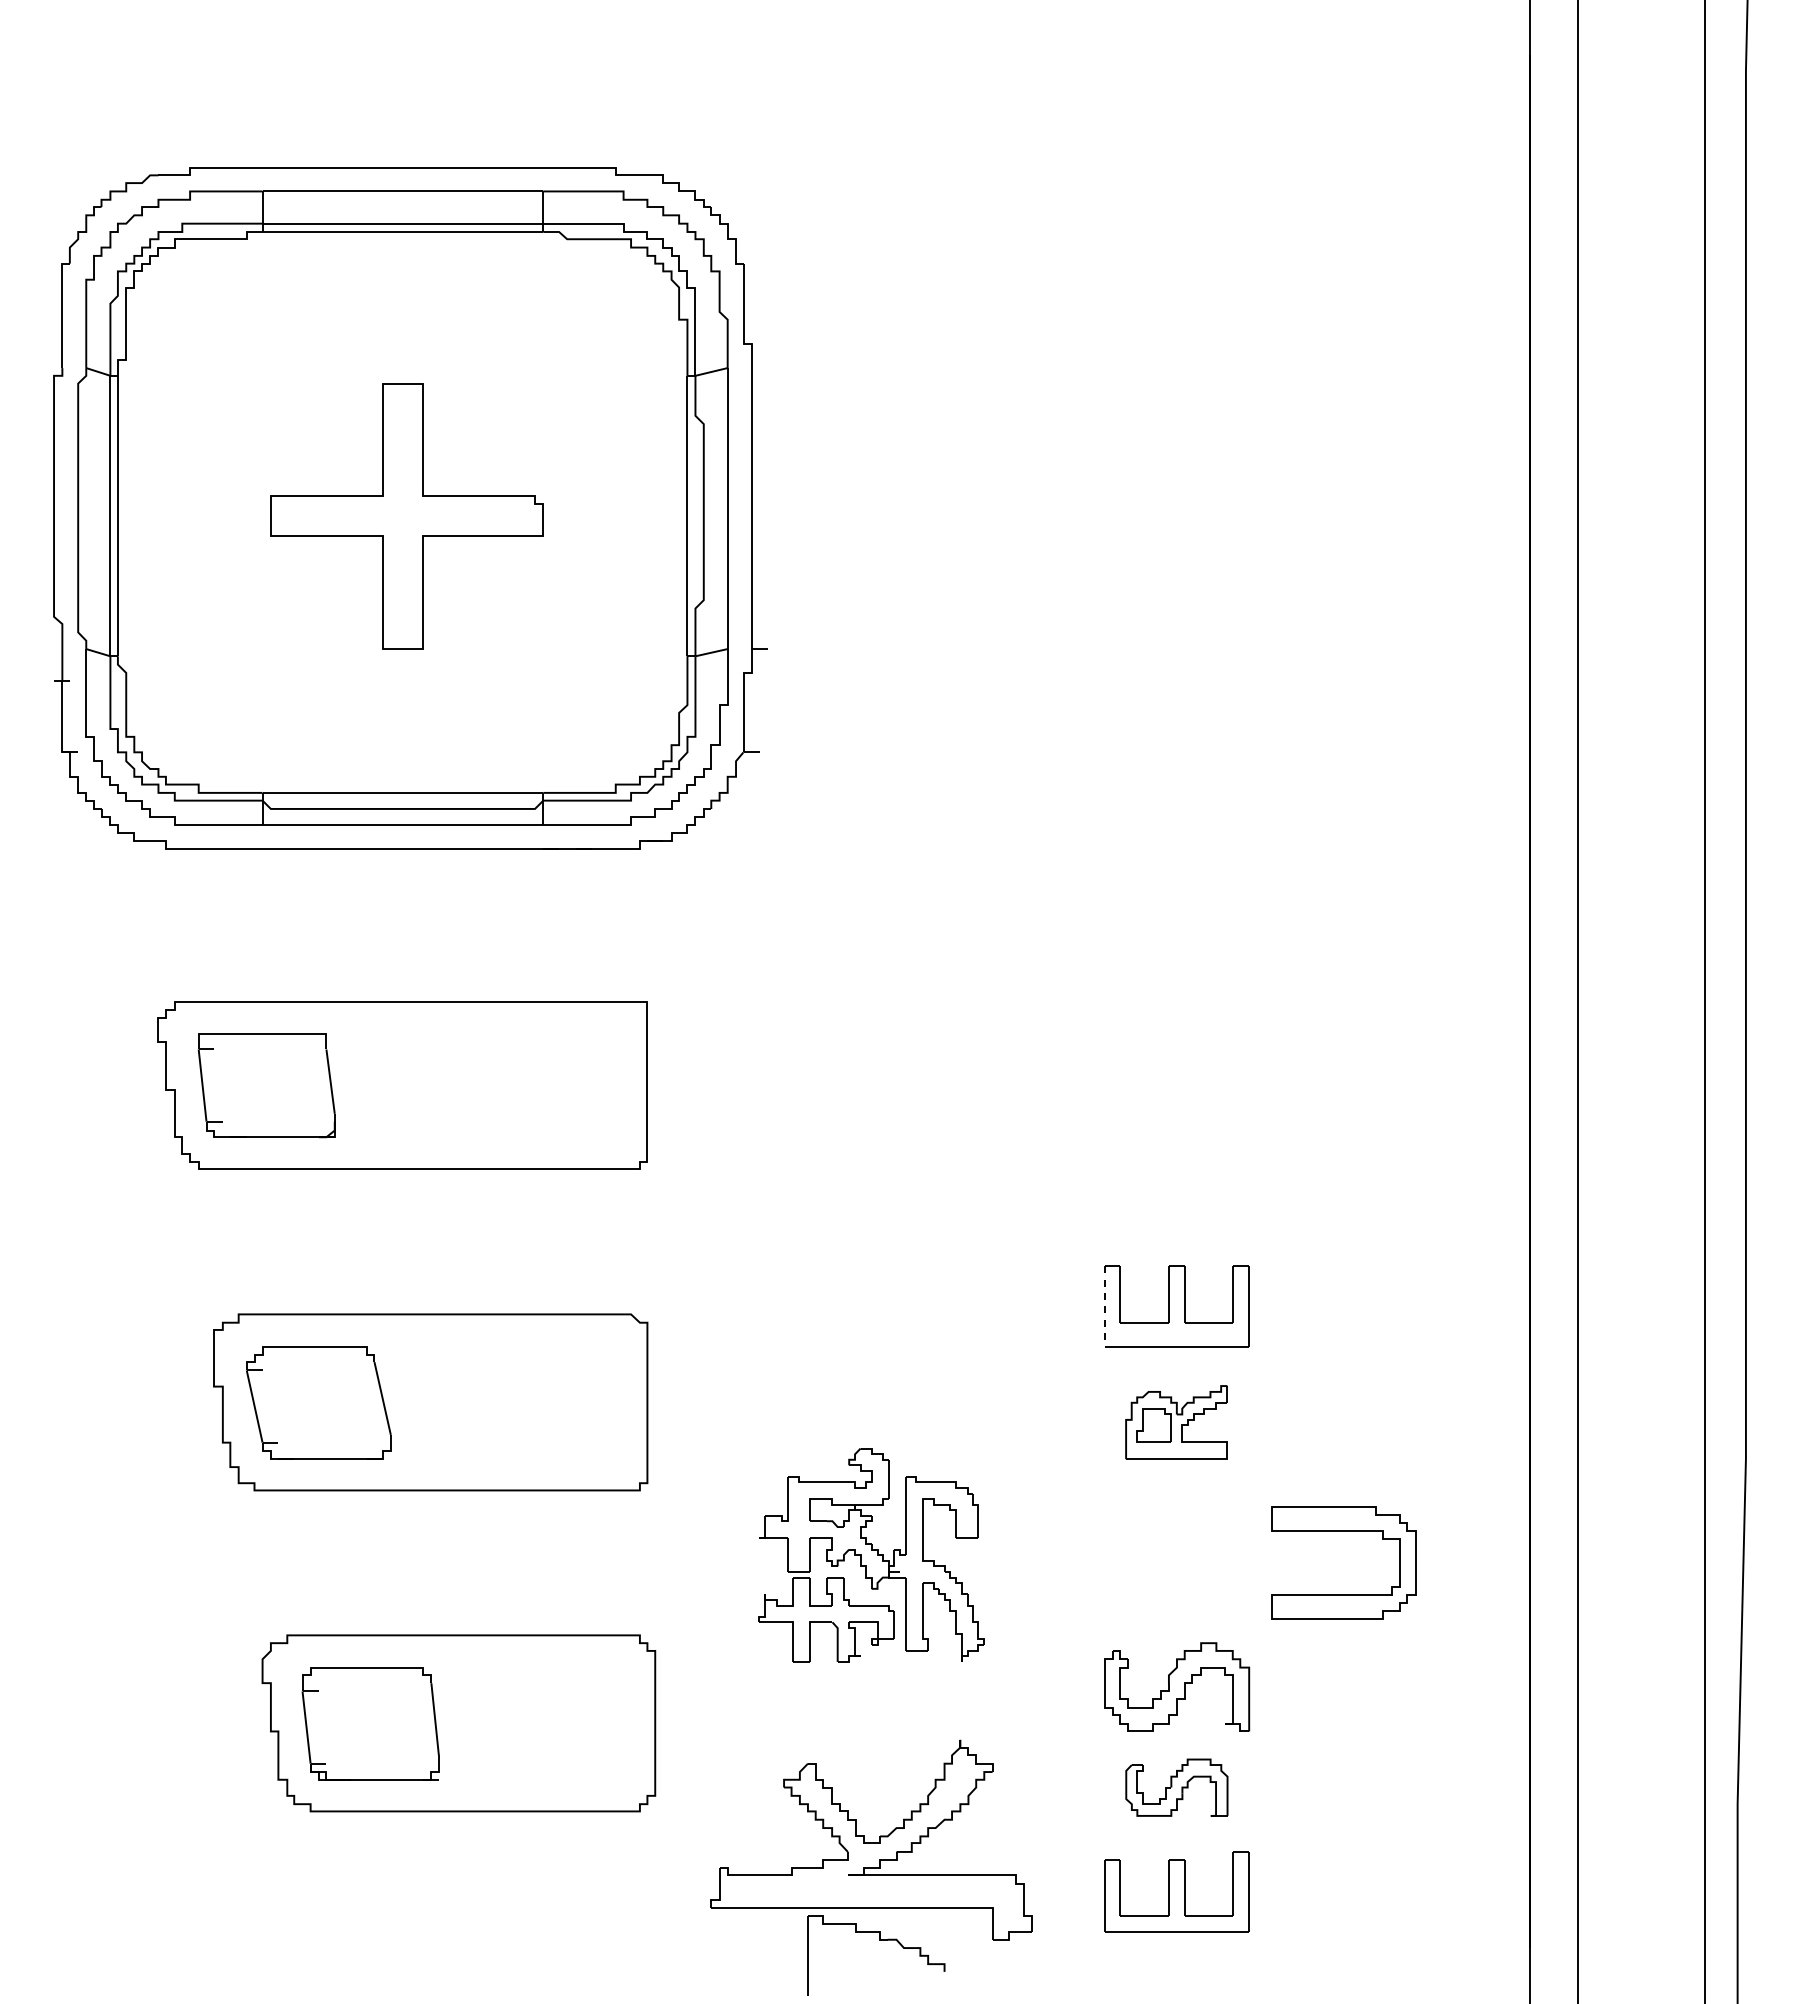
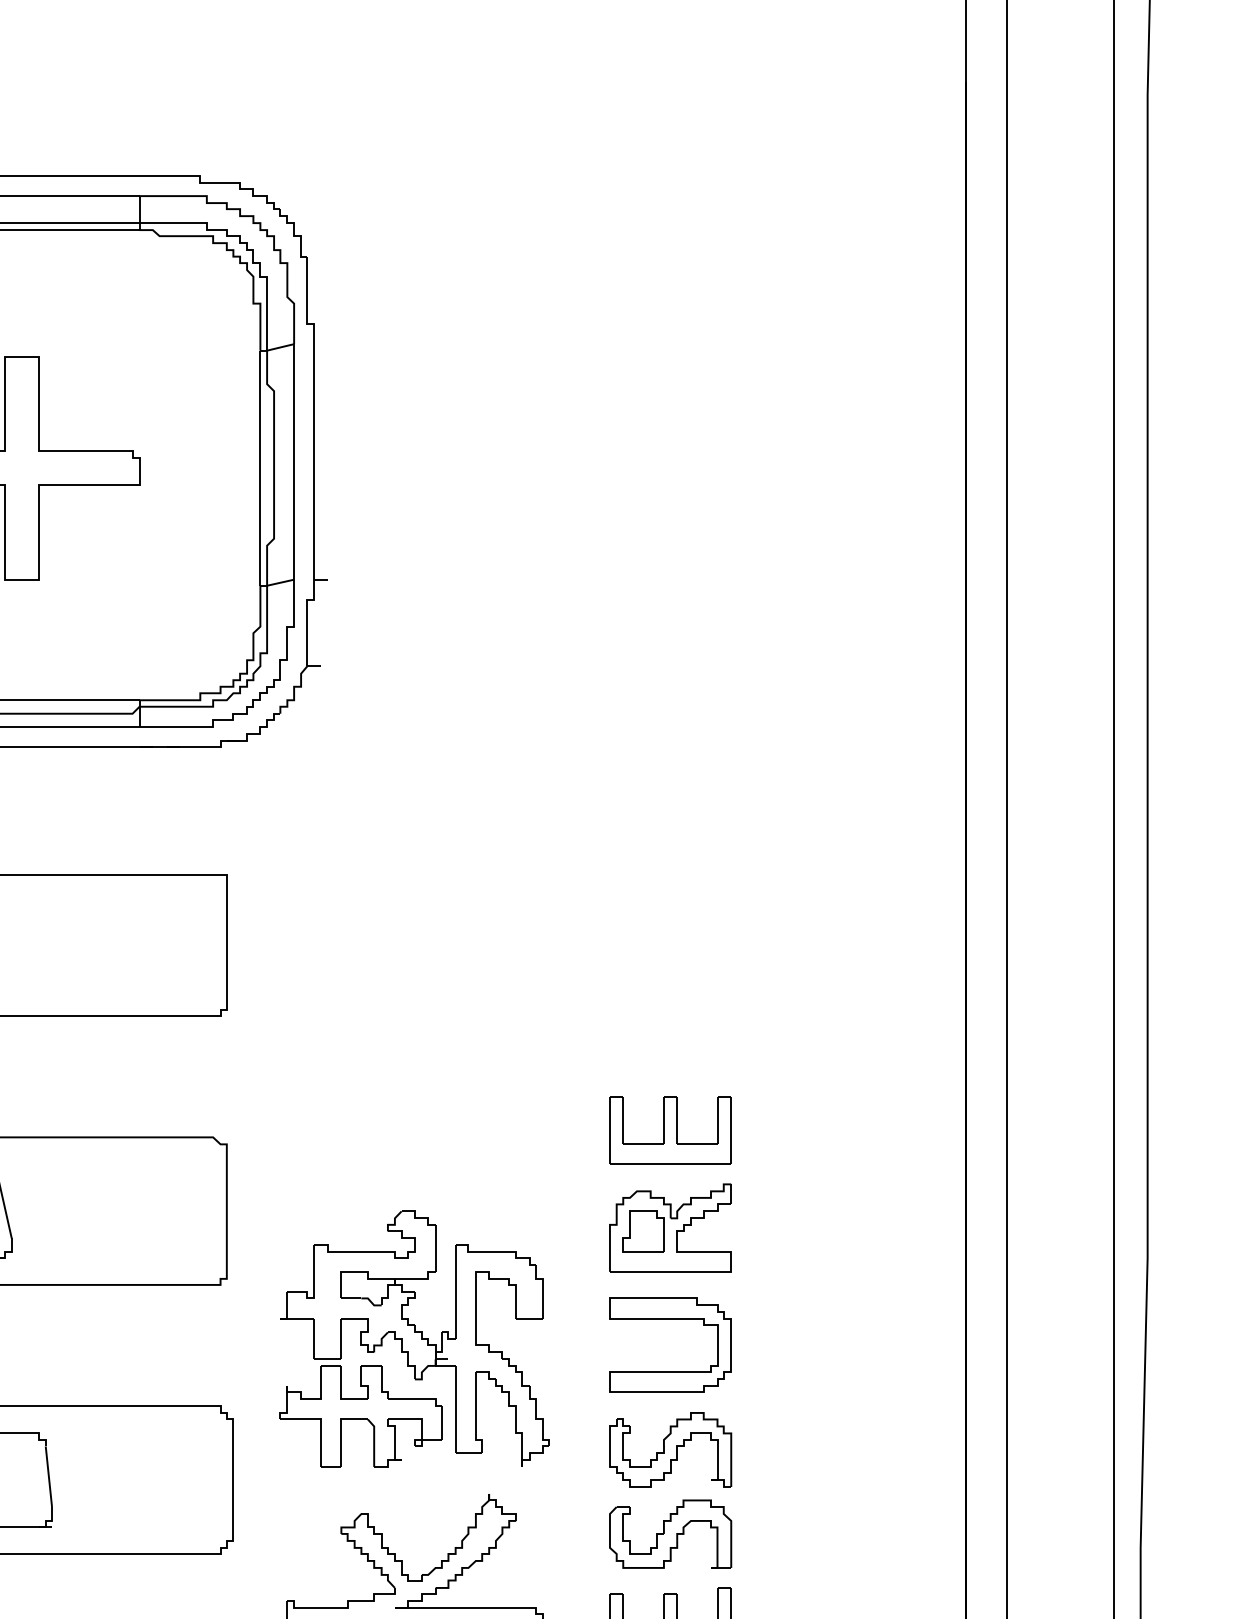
line: (1104, 1306) -> (609, 1130), dashed -> solid
part: (1176, 1422) -> (670, 1227), size x1.43
part: (1343, 1531) -> (670, 1319), moved
part: (871, 1555) -> (414, 1339), size x1.43
part: (1176, 1787) -> (670, 1533), size x1.43

